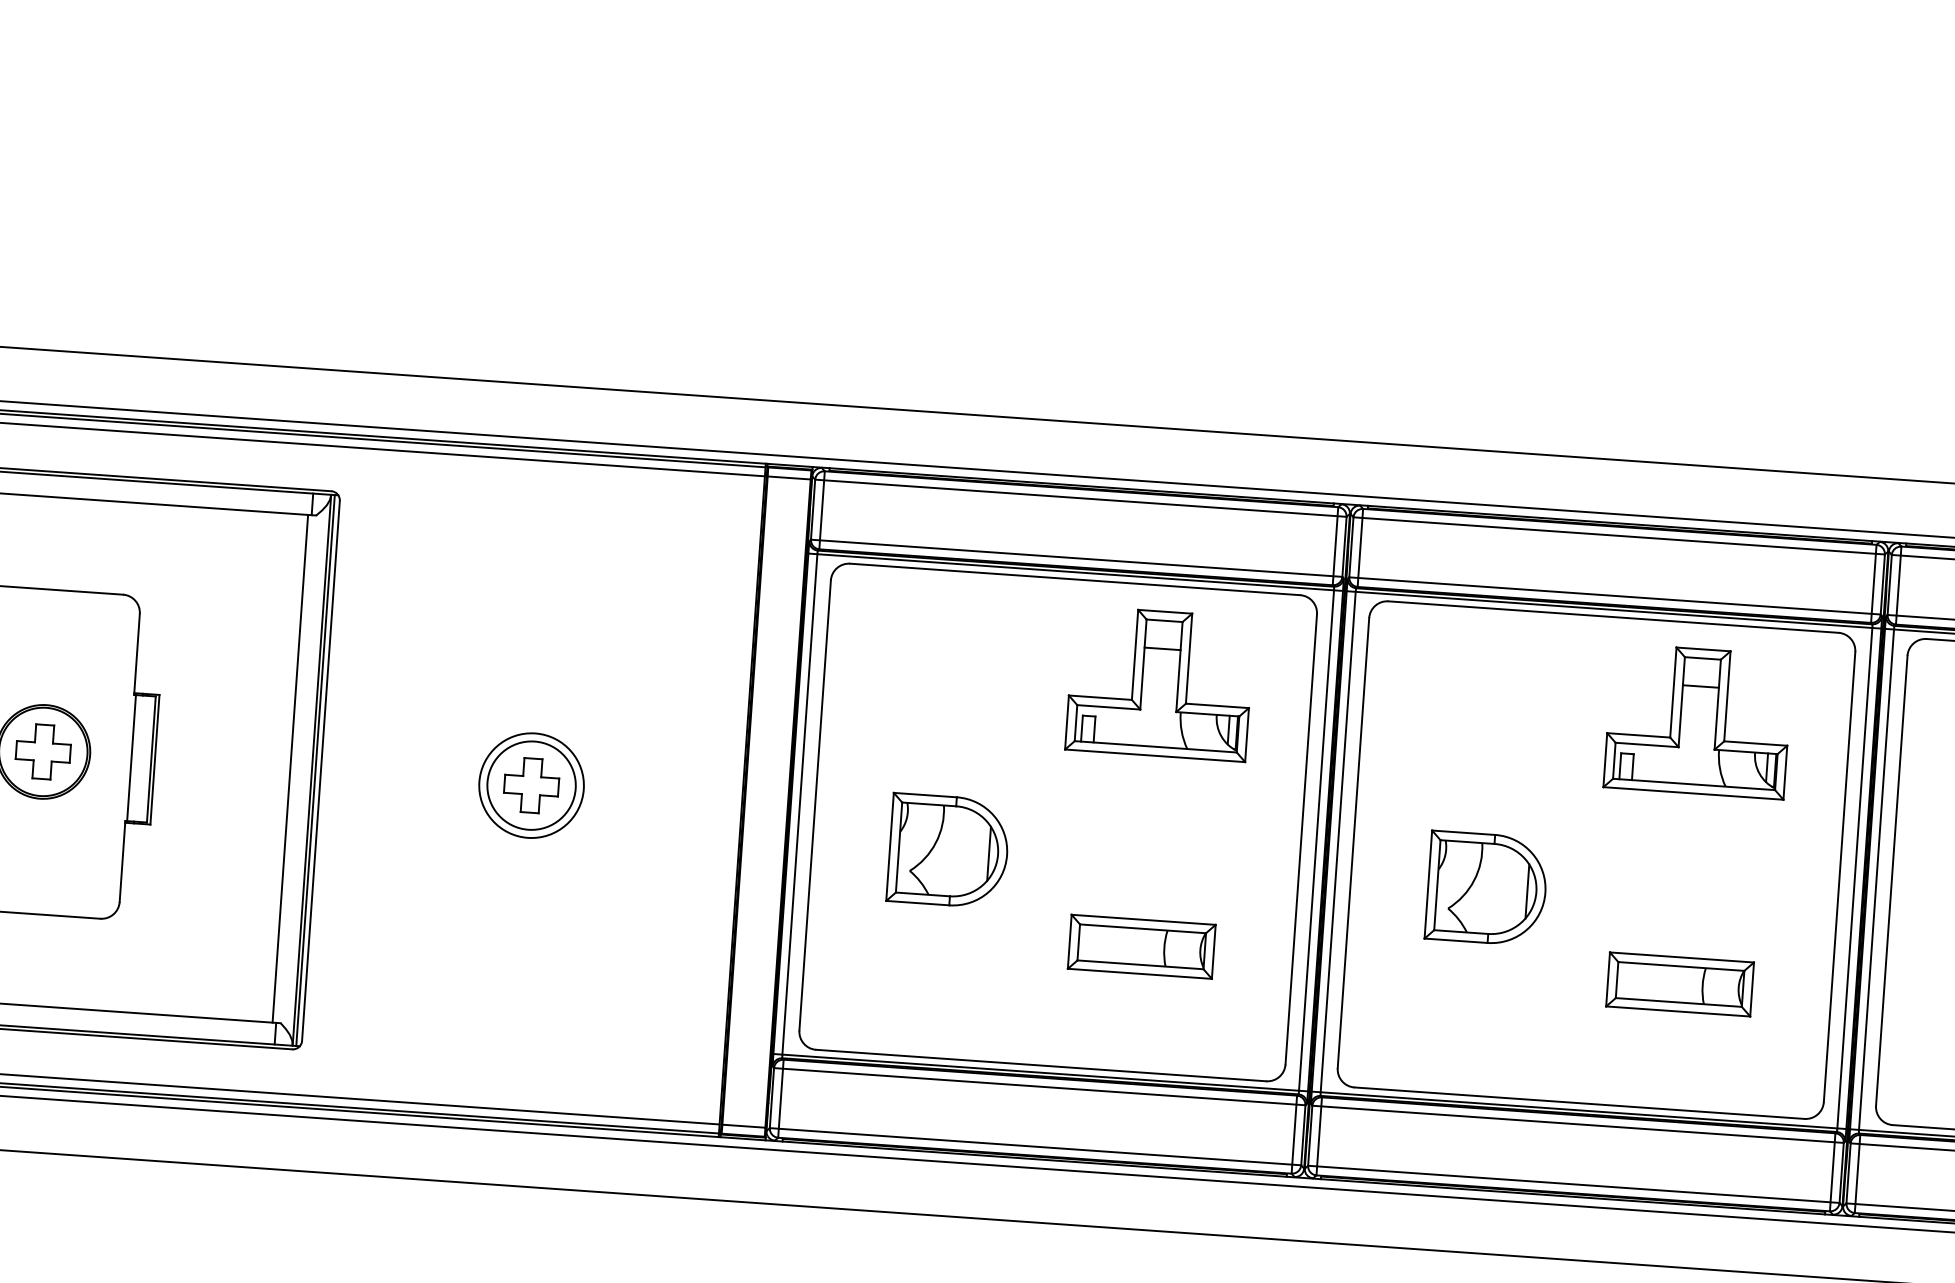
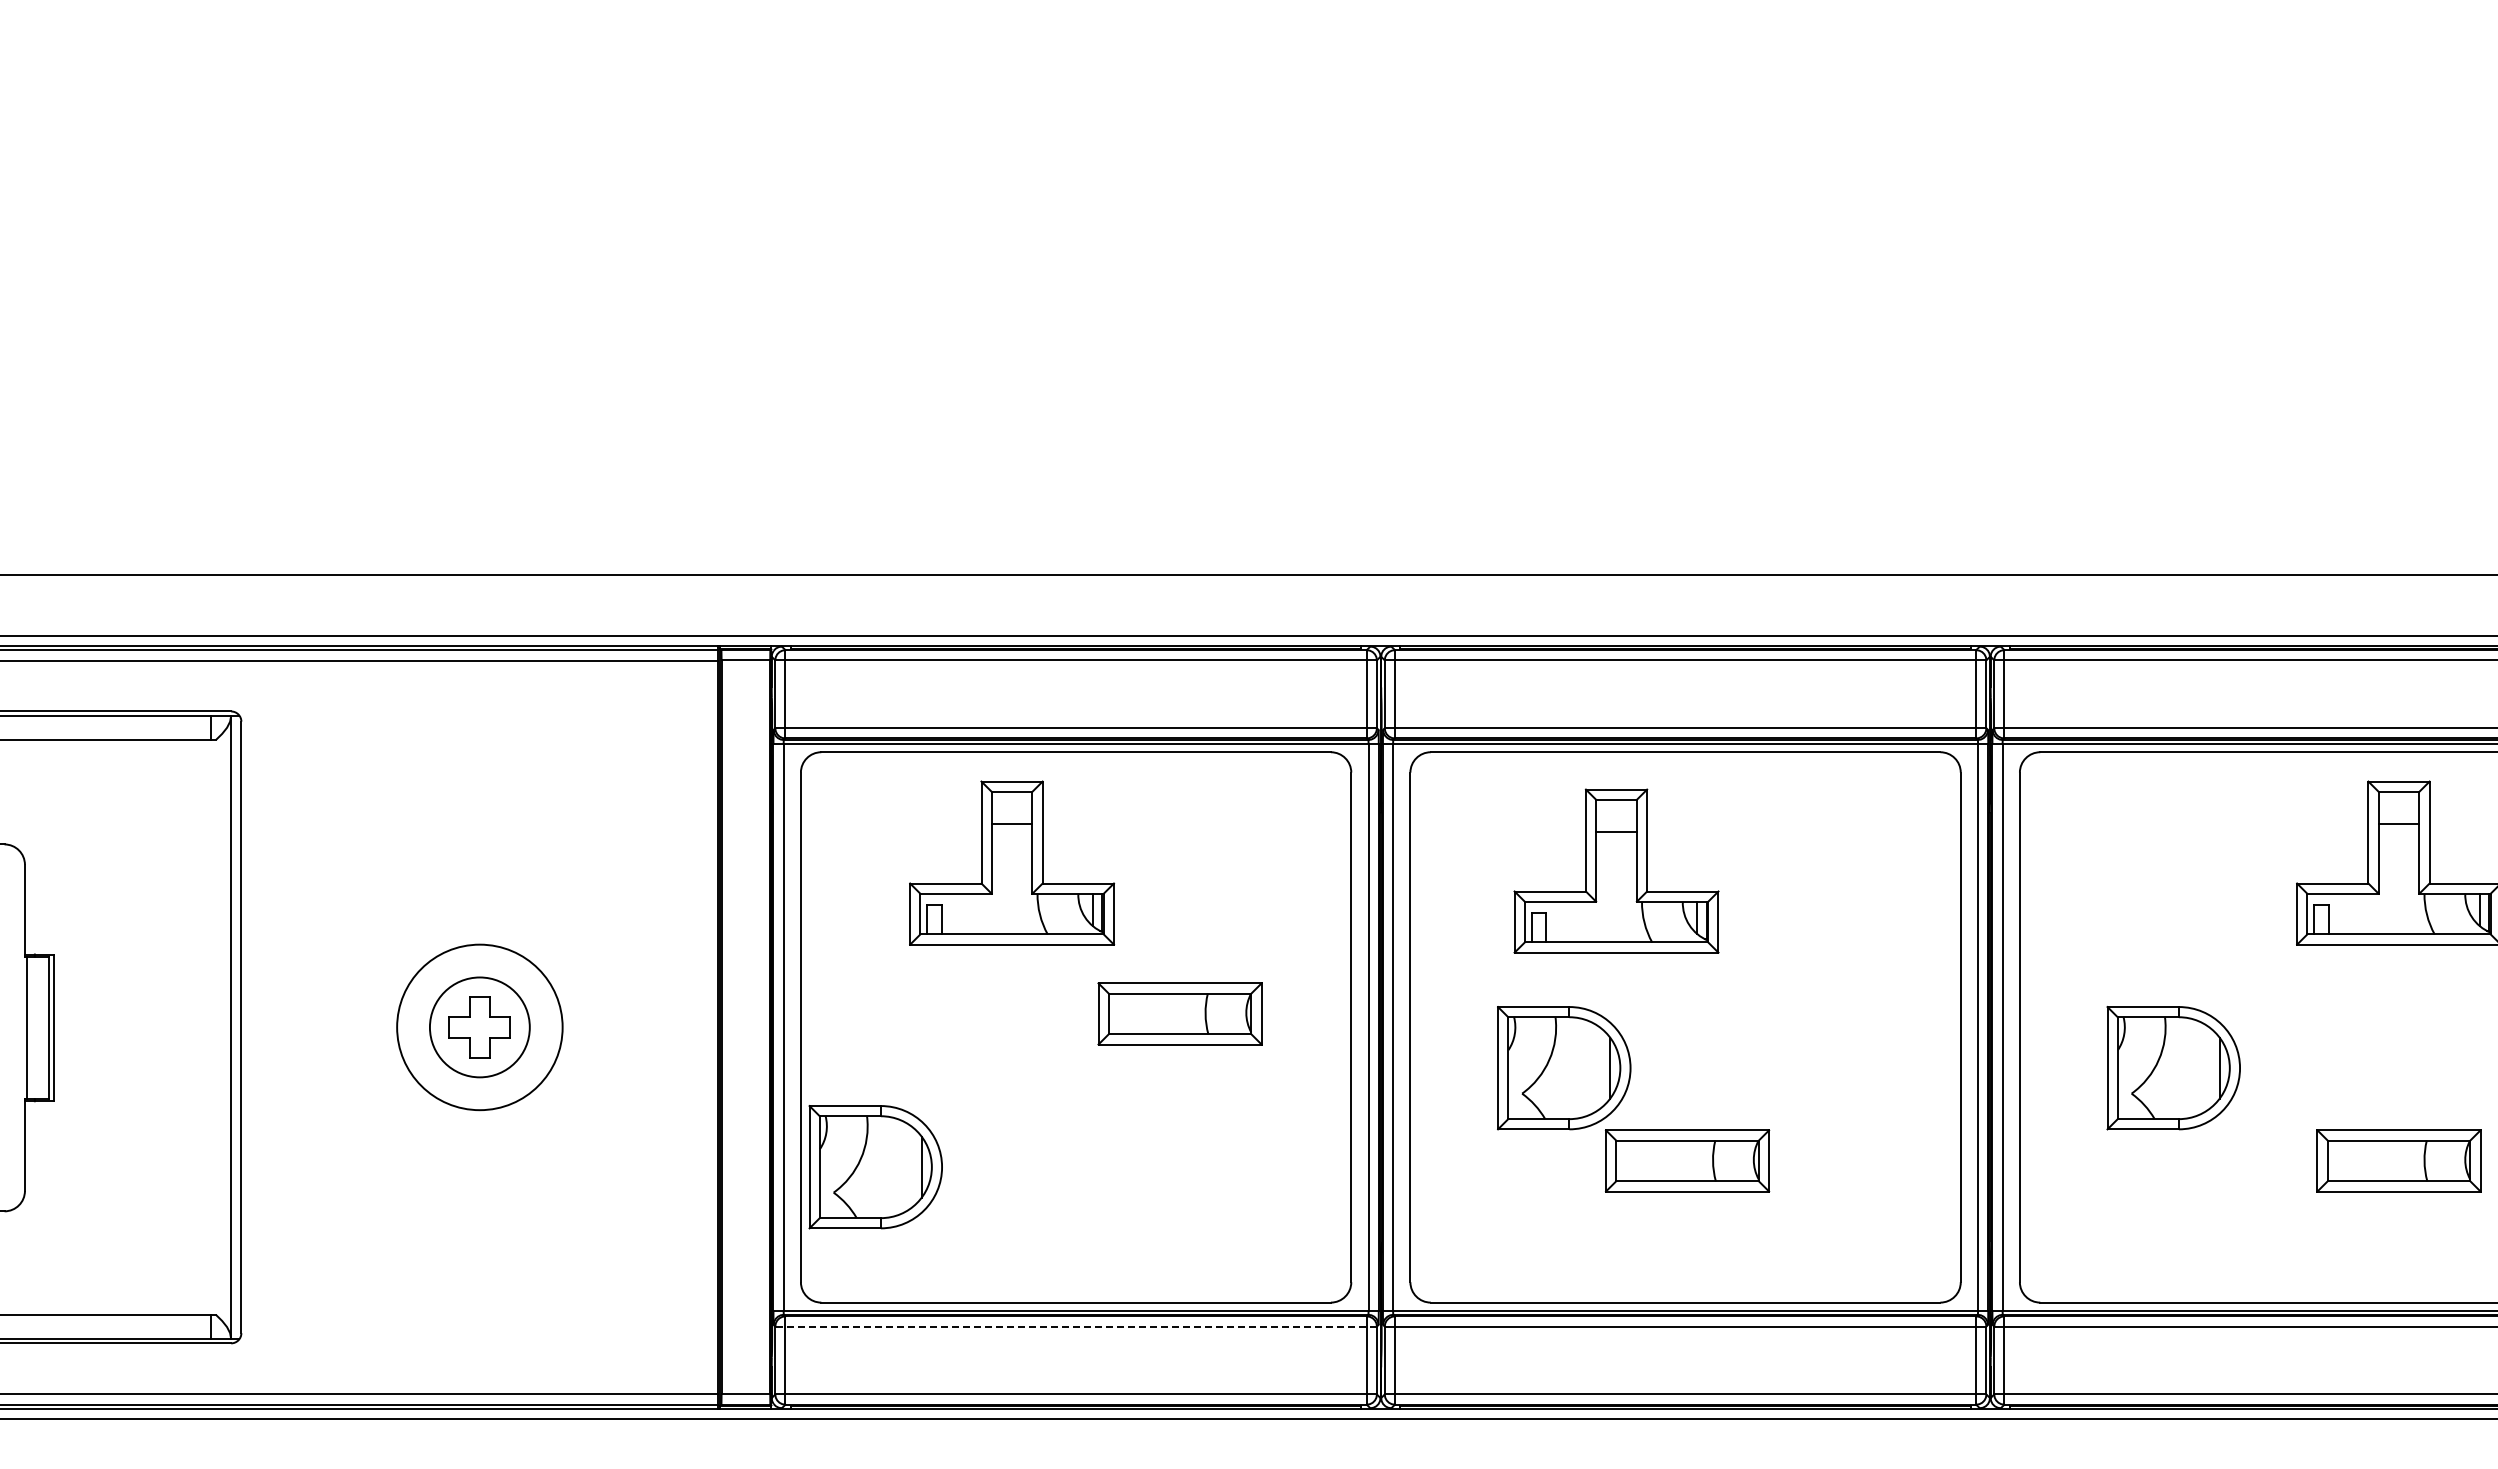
part: (1160, 683) -> (1012, 862), moved
part: (1698, 720) -> (1616, 870), moved
line: (290, 768) -> (206, 1027), removed
line: (315, 770) -> (235, 1027), removed
circle: (531, 785) -> (479, 1027), size x1.4
part: (948, 851) -> (875, 1167), moved
part: (1141, 946) -> (1179, 1013), moved
part: (1680, 984) -> (1687, 1160), moved
line: (1040, 1086) -> (1076, 1326), solid -> dashed

